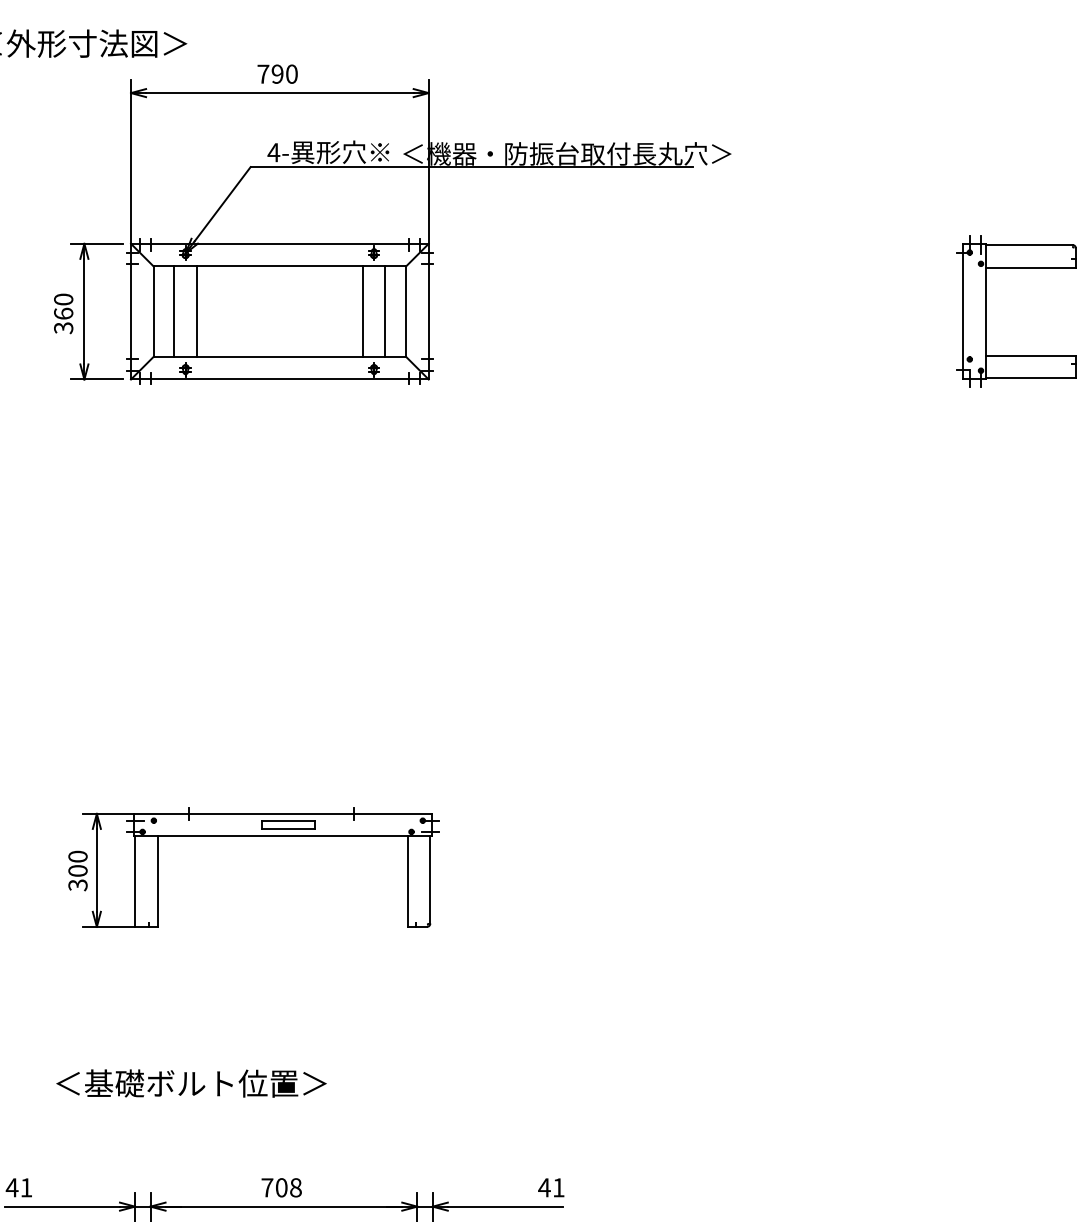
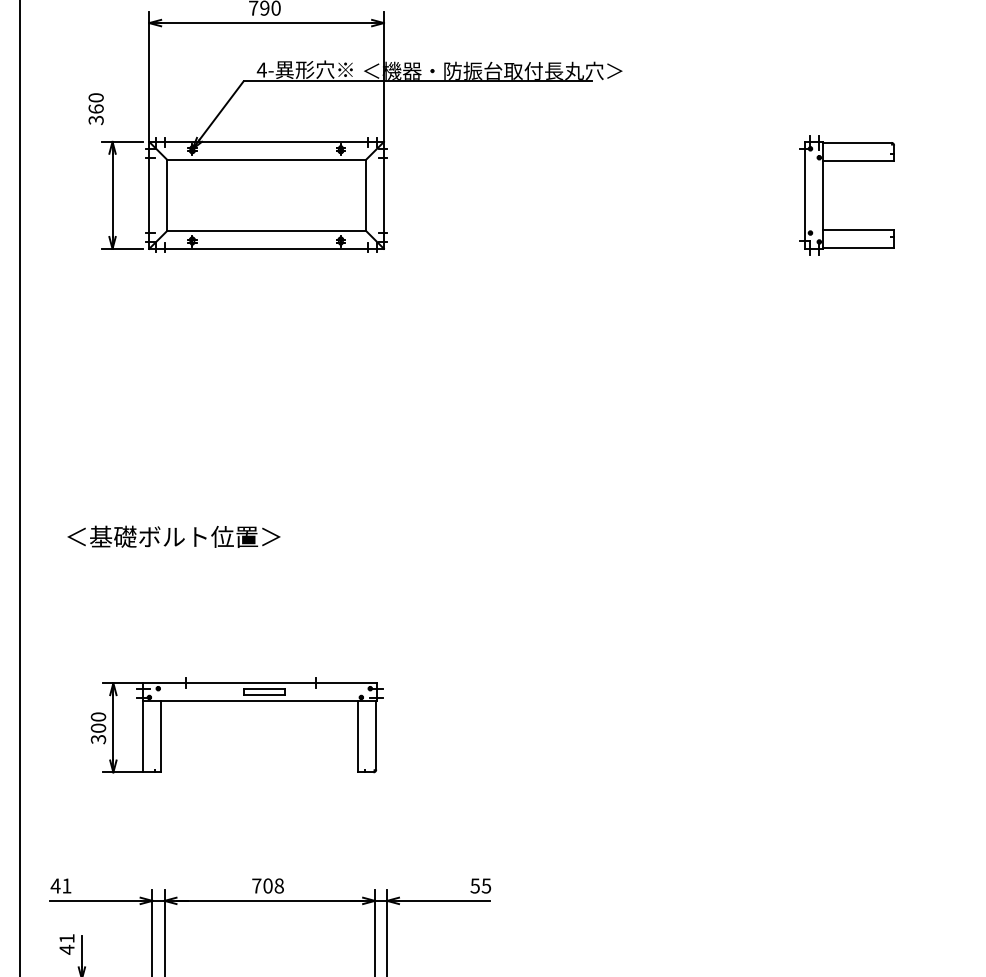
line: (174, 311) -> (183, 195), removed
line: (197, 311) -> (201, 195), removed
line: (362, 311) -> (331, 195), removed
line: (385, 311) -> (349, 195), removed
text: (62, 314) -> (95, 109), moved
part: (253, 837) -> (236, 701), moved
text: (190, 1083) -> (173, 536), moved
text: (551, 1187) -> (480, 885), 41 -> 55

